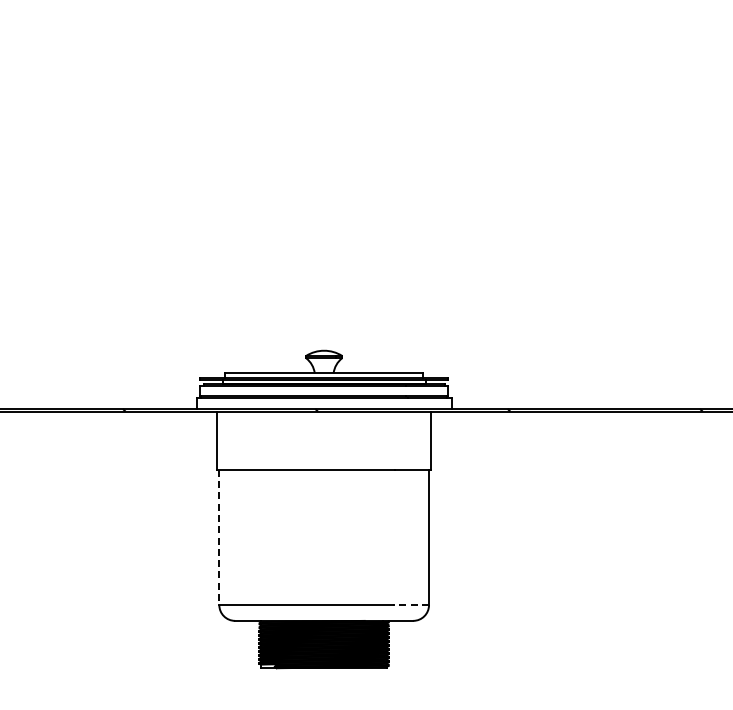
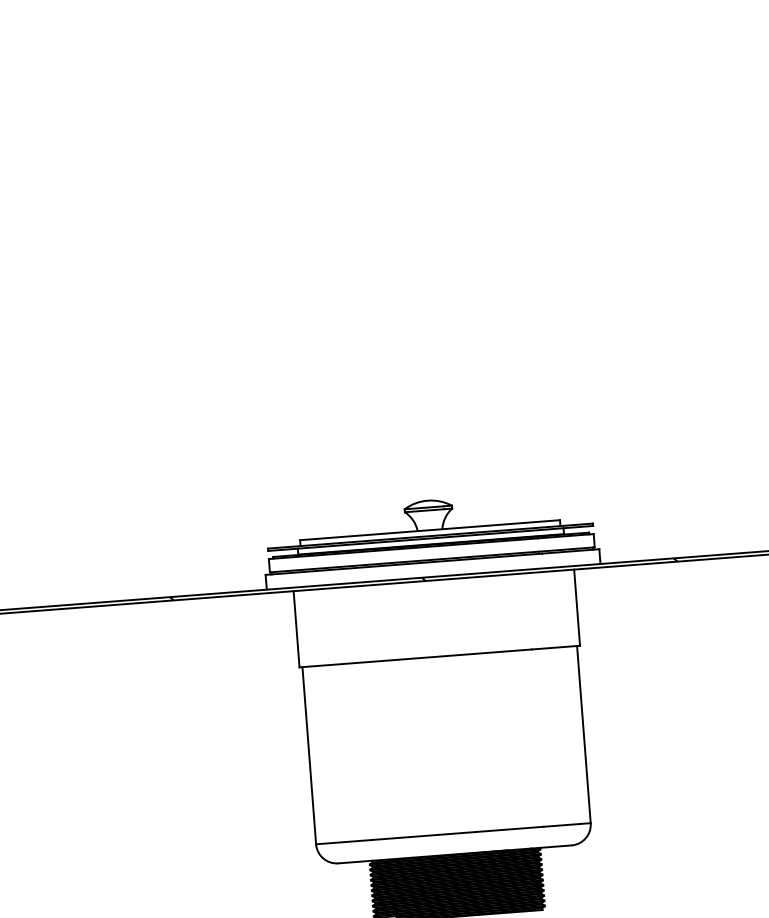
line: (219, 537) -> (309, 755), dashed -> solid
line: (410, 605) -> (566, 825), dashed -> solid

